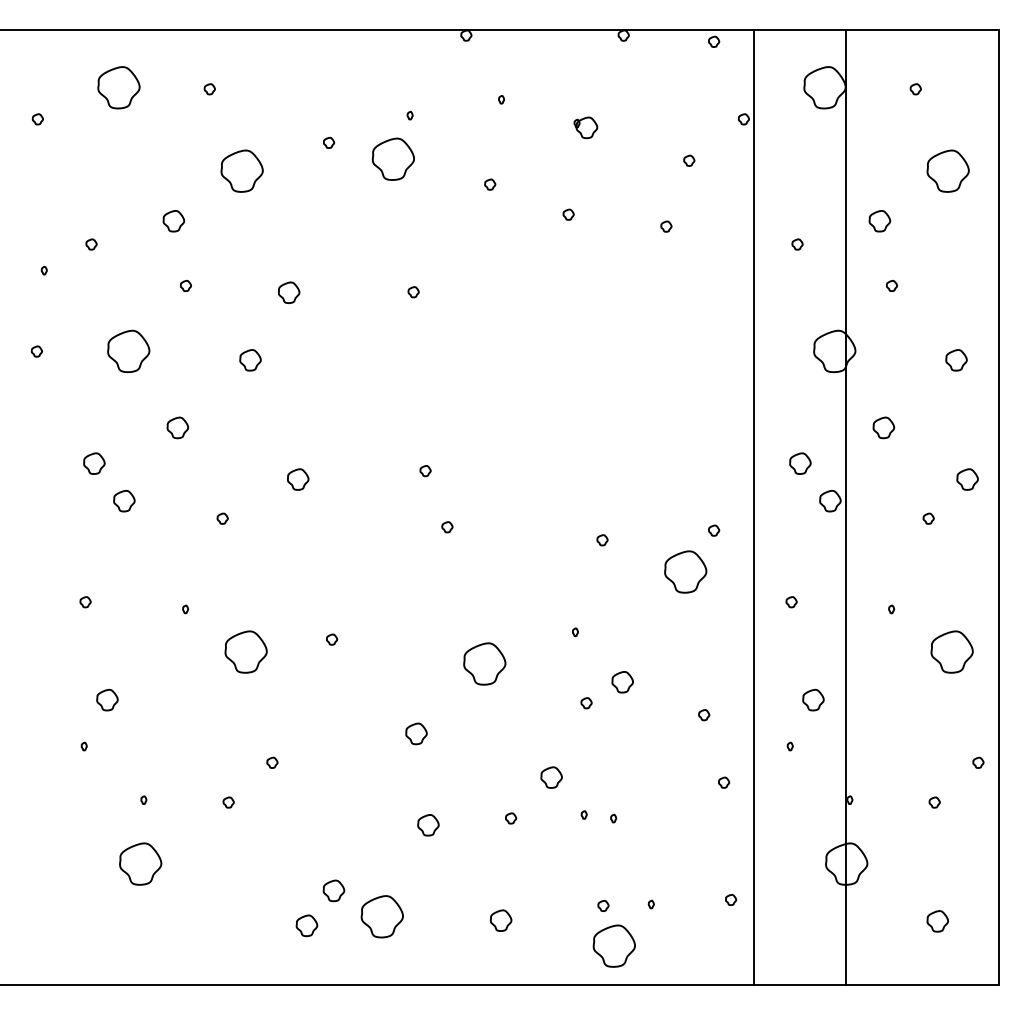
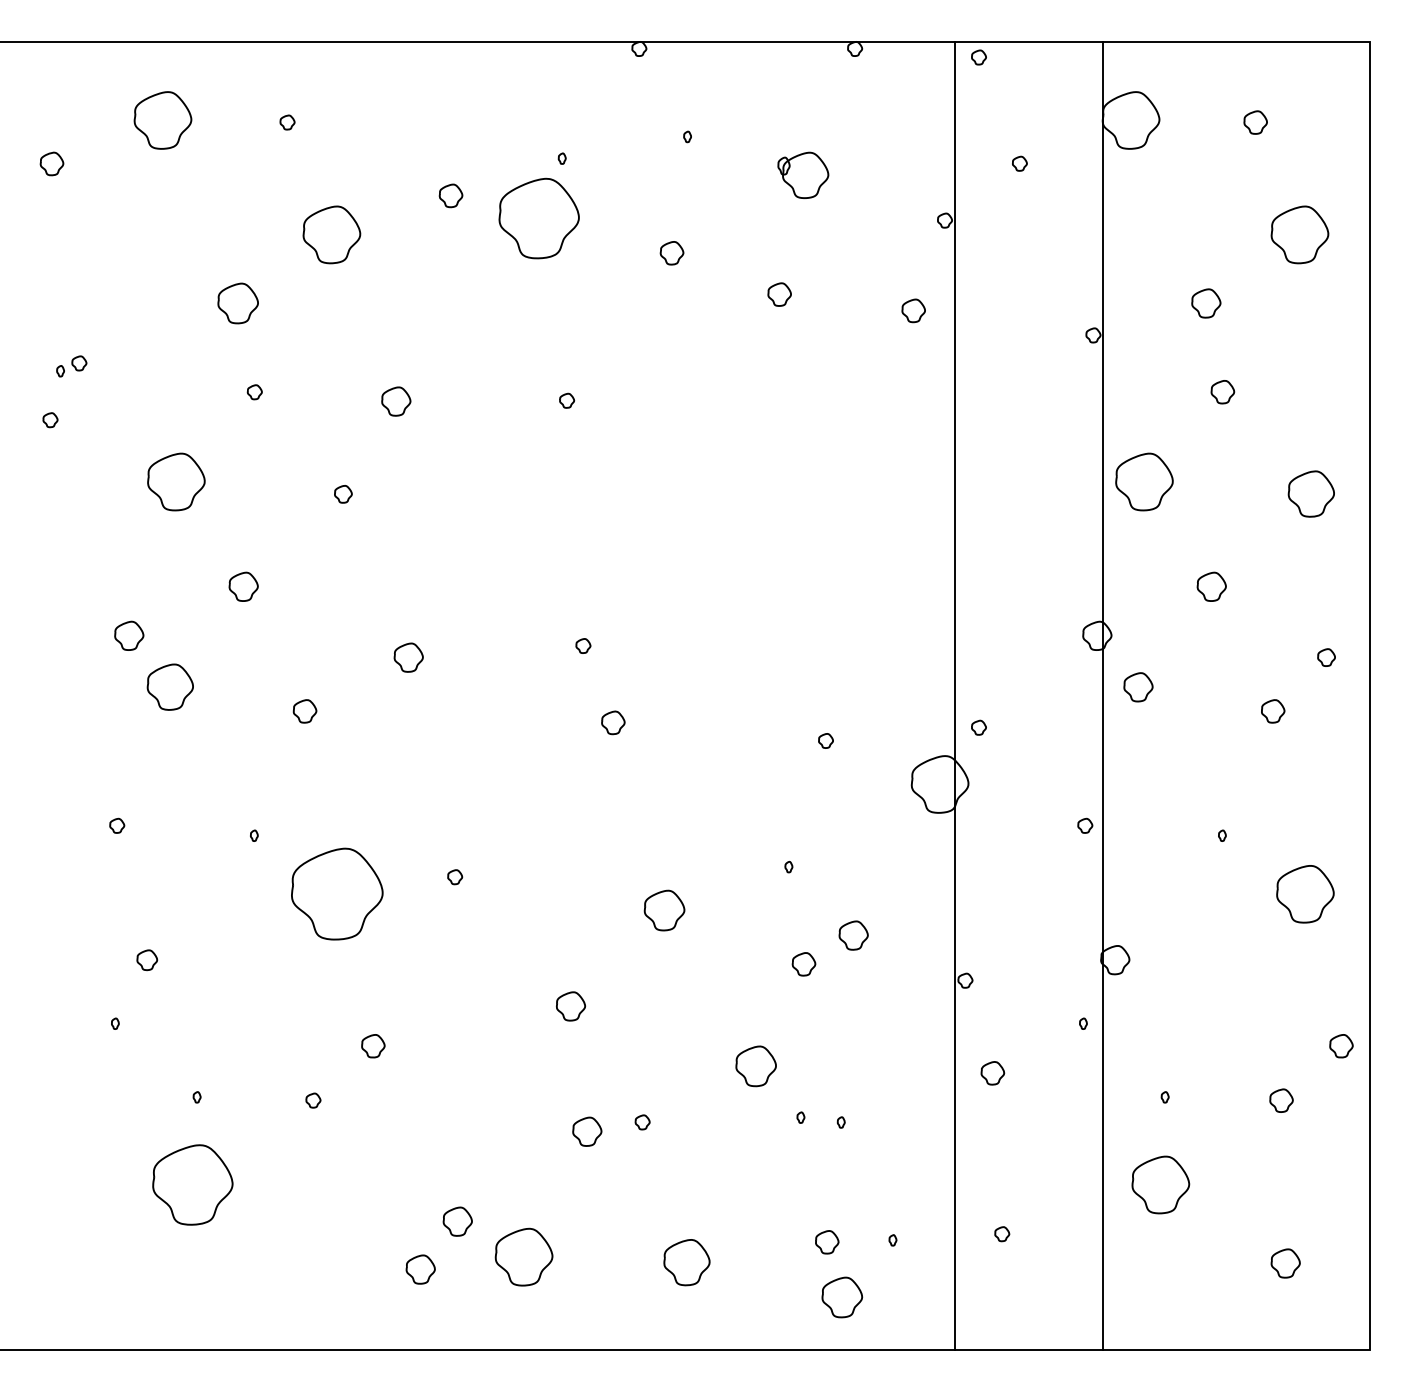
part: (915, 89) -> (1255, 122), size x1.6
part: (37, 119) -> (51, 163), size x1.6
part: (585, 127) -> (802, 175), size x1.6
part: (328, 143) -> (450, 196), size x1.6
part: (393, 159) -> (539, 218), size x1.4
part: (489, 184) -> (671, 253), size x1.6
part: (568, 214) -> (779, 294), size x1.6
part: (174, 221) -> (238, 303), size x1.4
part: (666, 226) -> (913, 310), size x1.6
part: (91, 244) -> (79, 363), moved
part: (891, 286) -> (1222, 392), size x1.6
part: (36, 351) -> (50, 420), moved
part: (250, 360) -> (343, 494), size x0.6
part: (956, 360) -> (1311, 494), size x1.6
part: (967, 479) -> (1326, 657), size x0.6
part: (124, 501) -> (170, 687), size x1.6
line: (753, 507) -> (954, 695), moved
line: (846, 507) -> (1103, 695), moved
part: (222, 518) -> (305, 711), size x1.6
part: (928, 518) -> (1273, 711), size x1.6
part: (447, 527) -> (613, 723), size x1.6
part: (246, 652) -> (337, 894), size x1.6
part: (484, 663) -> (664, 910), size x0.7
part: (107, 700) -> (147, 960), size x0.7
part: (586, 703) -> (804, 964), size x1.6
part: (272, 762) -> (373, 1045), size x1.6
part: (978, 762) -> (1341, 1045), size x1.6
part: (551, 777) -> (756, 1066), size x1.4
part: (723, 782) -> (992, 1073), size x1.6
part: (934, 802) -> (1281, 1100), size x1.6
part: (510, 818) -> (642, 1122), moved
part: (140, 863) -> (192, 1184), size x1.4
part: (603, 906) -> (827, 1242), size x1.6
part: (500, 920) -> (686, 1262), size x1.6
part: (614, 946) -> (842, 1297), size x0.7

